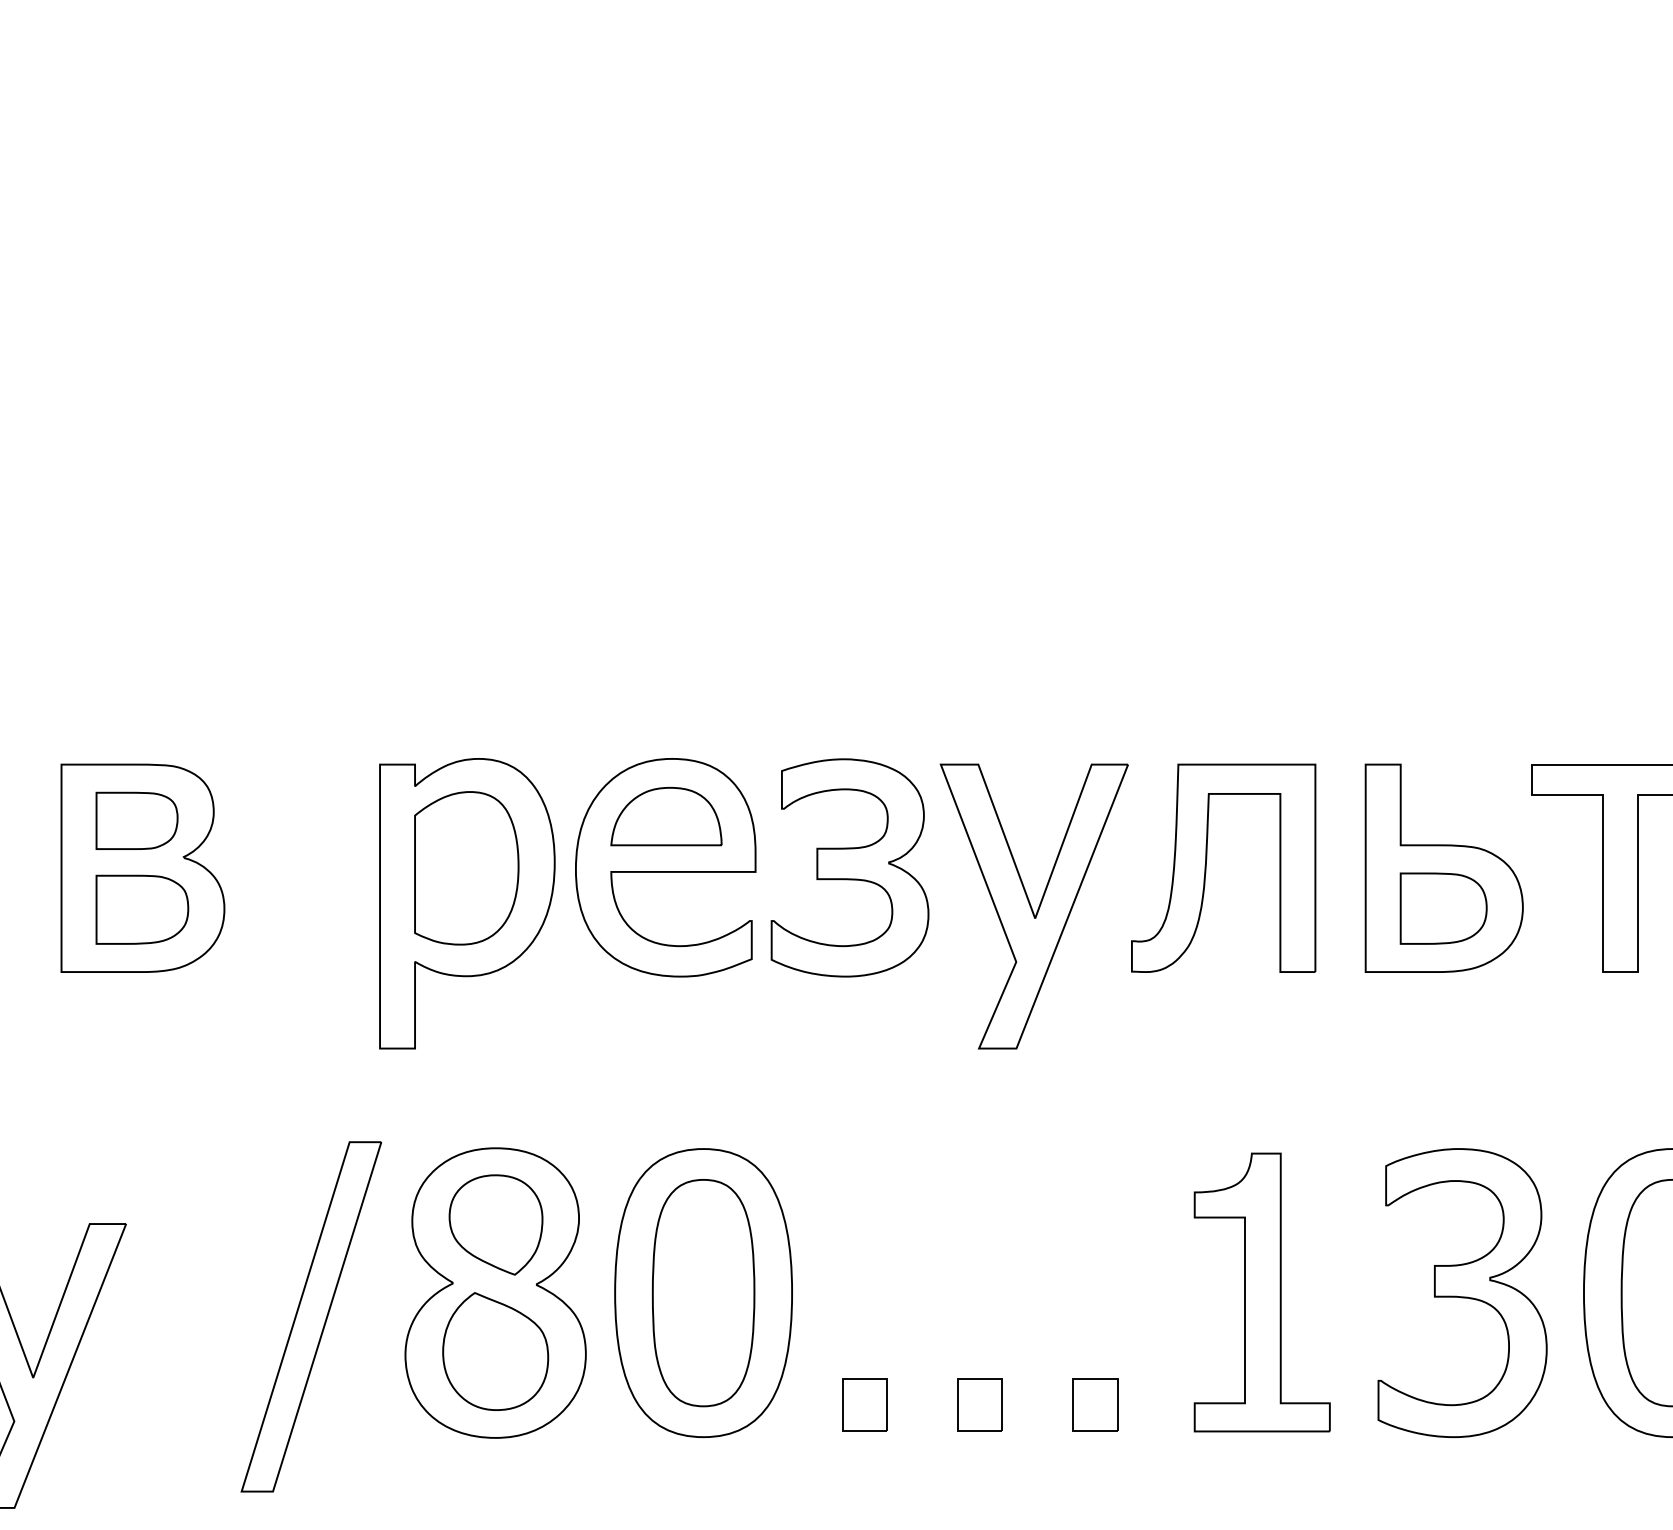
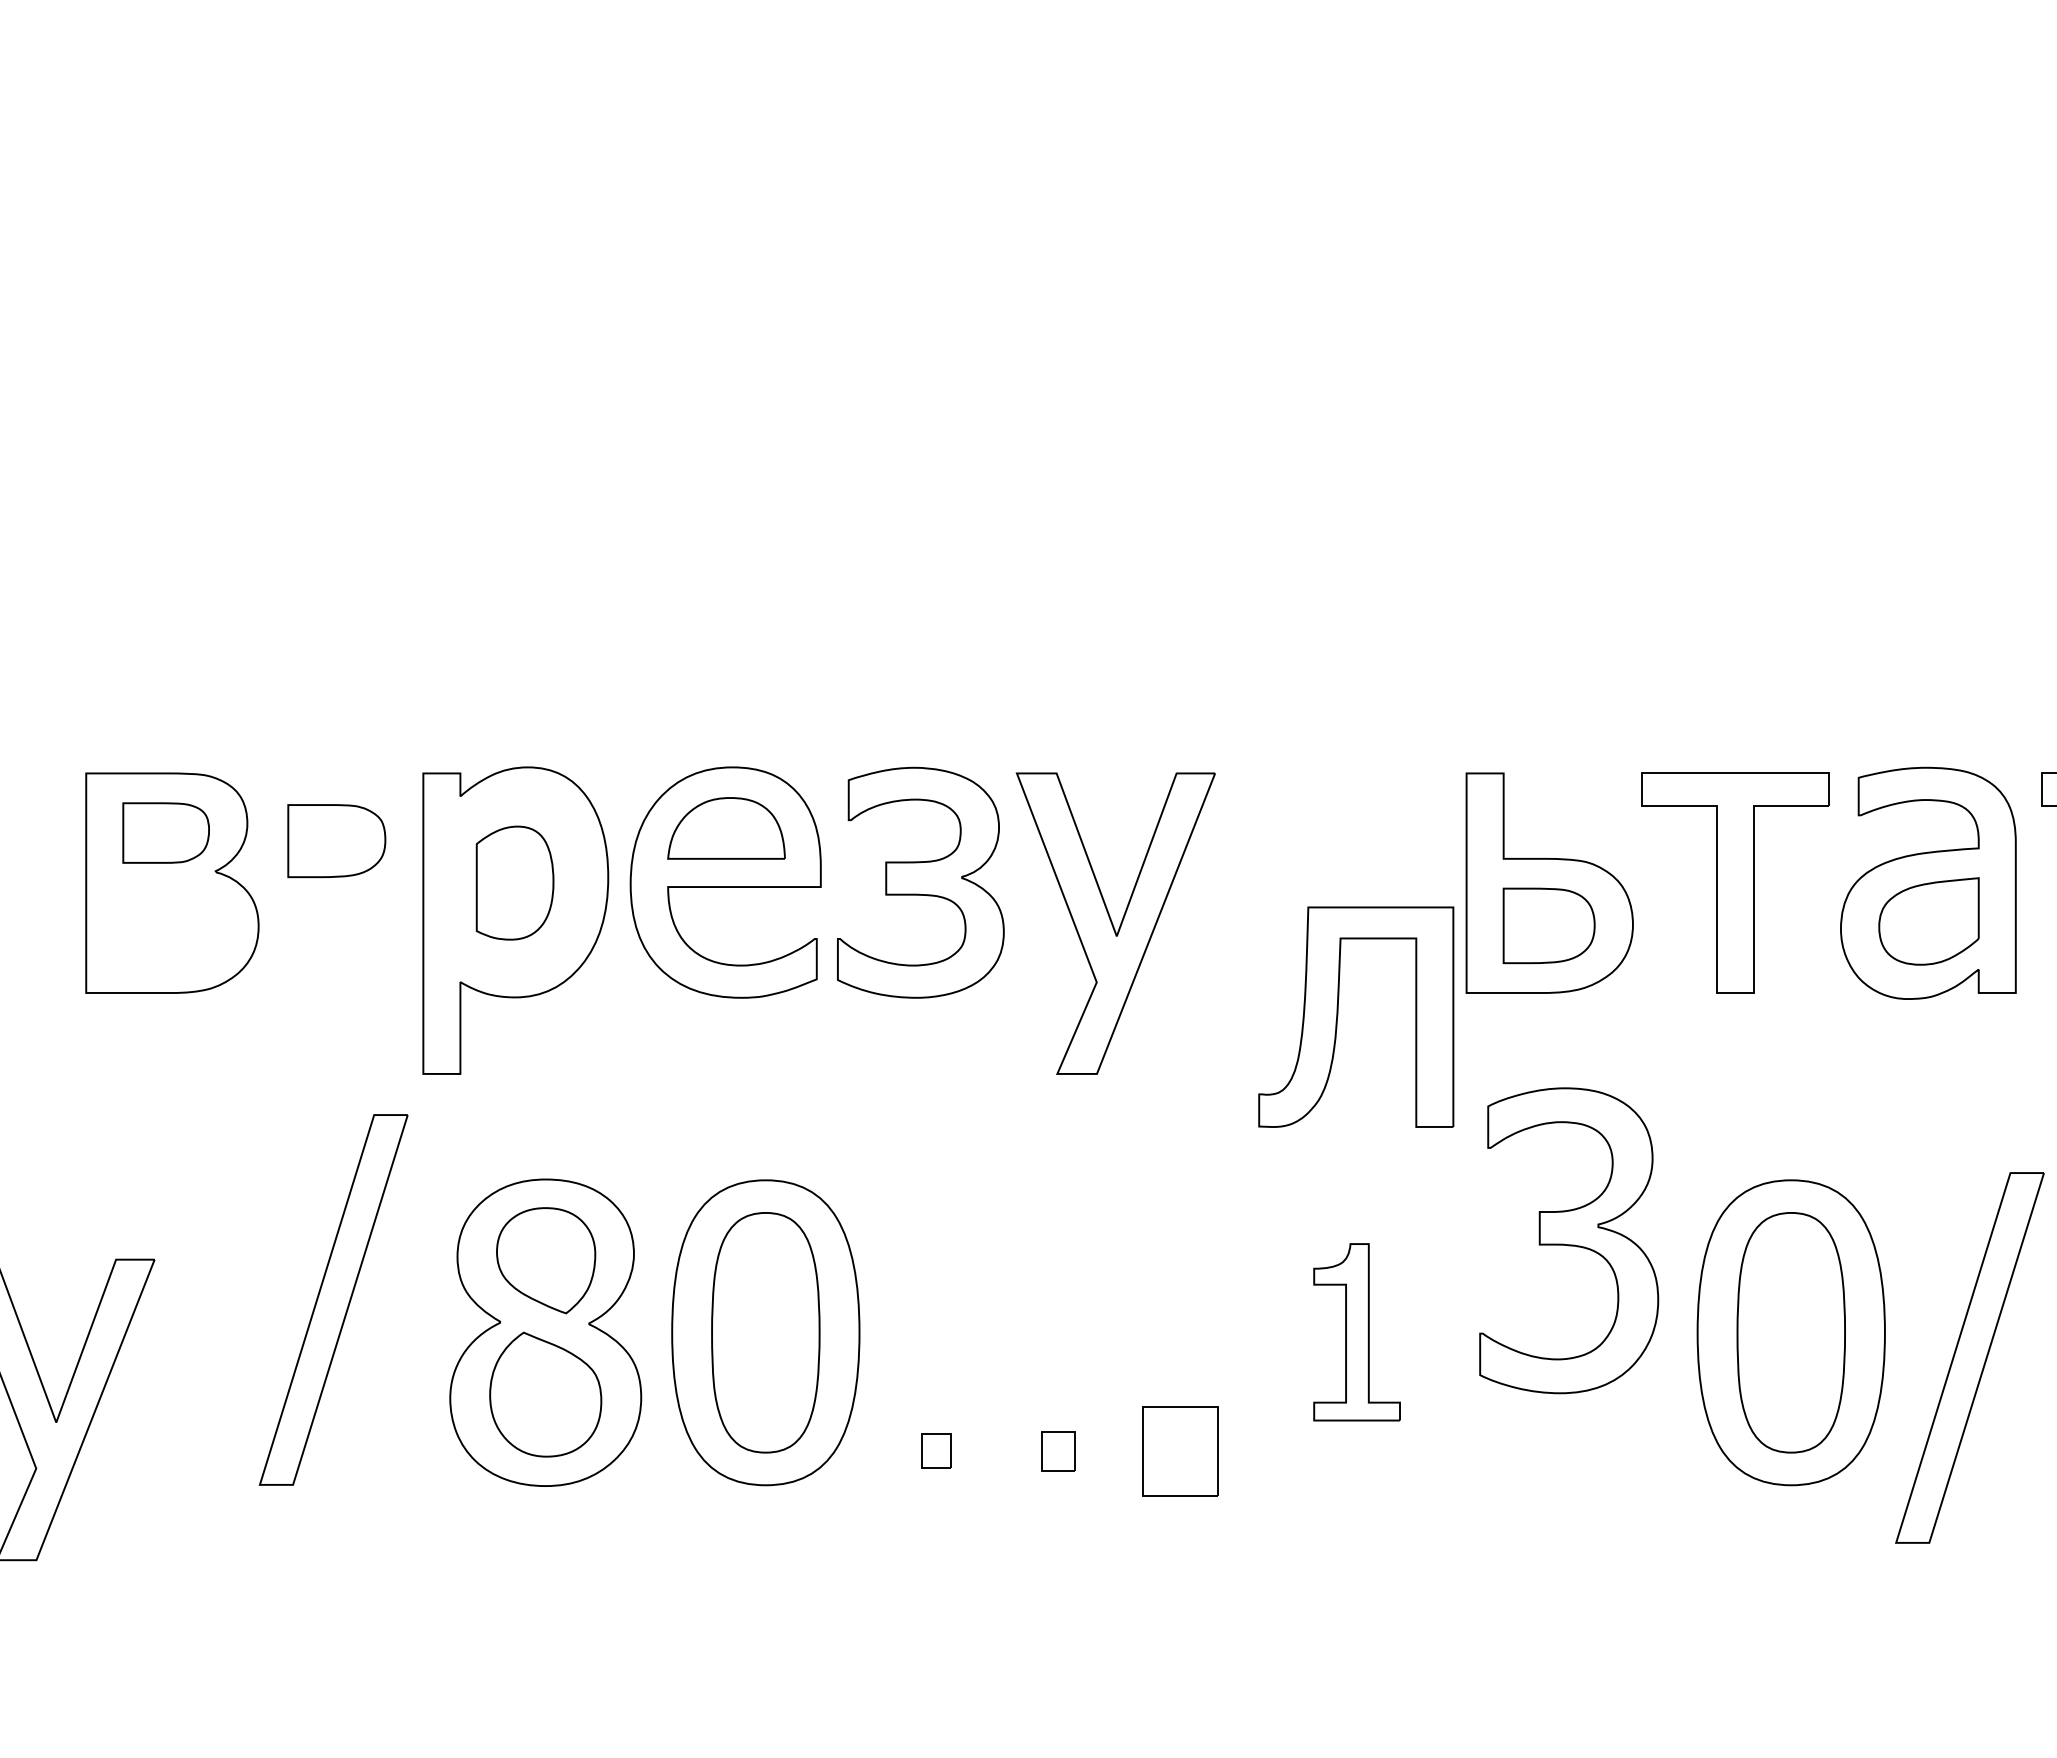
part: (466, 867) -> (514, 882), size x0.7
part: (1206, 867) -> (1338, 1016), moved
part: (142, 910) -> (336, 841), moved
part: (1261, 1292) -> (1356, 1332), size x0.6
part: (1462, 1292) -> (1569, 1240), moved
part: (311, 1316) -> (333, 1299), moved
part: (864, 1404) -> (936, 1450), size x0.6
part: (980, 1404) -> (1058, 1450), size x0.7
part: (1095, 1404) -> (1180, 1450), size x1.6

